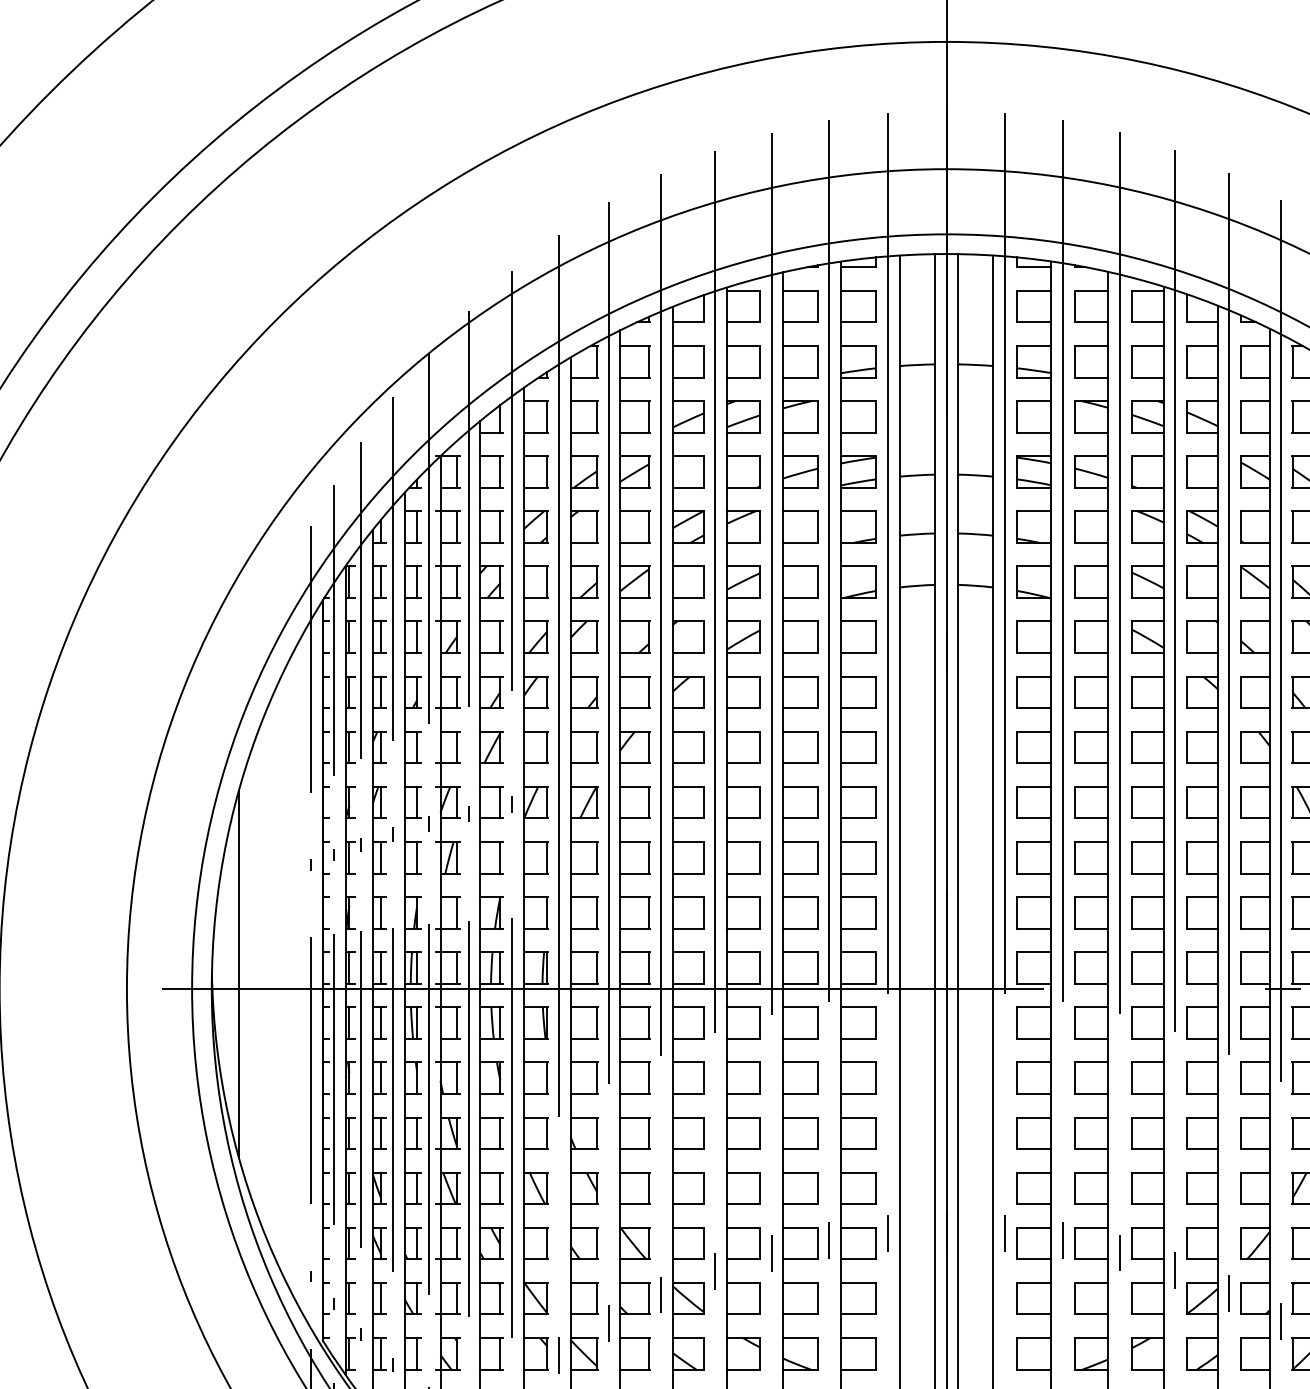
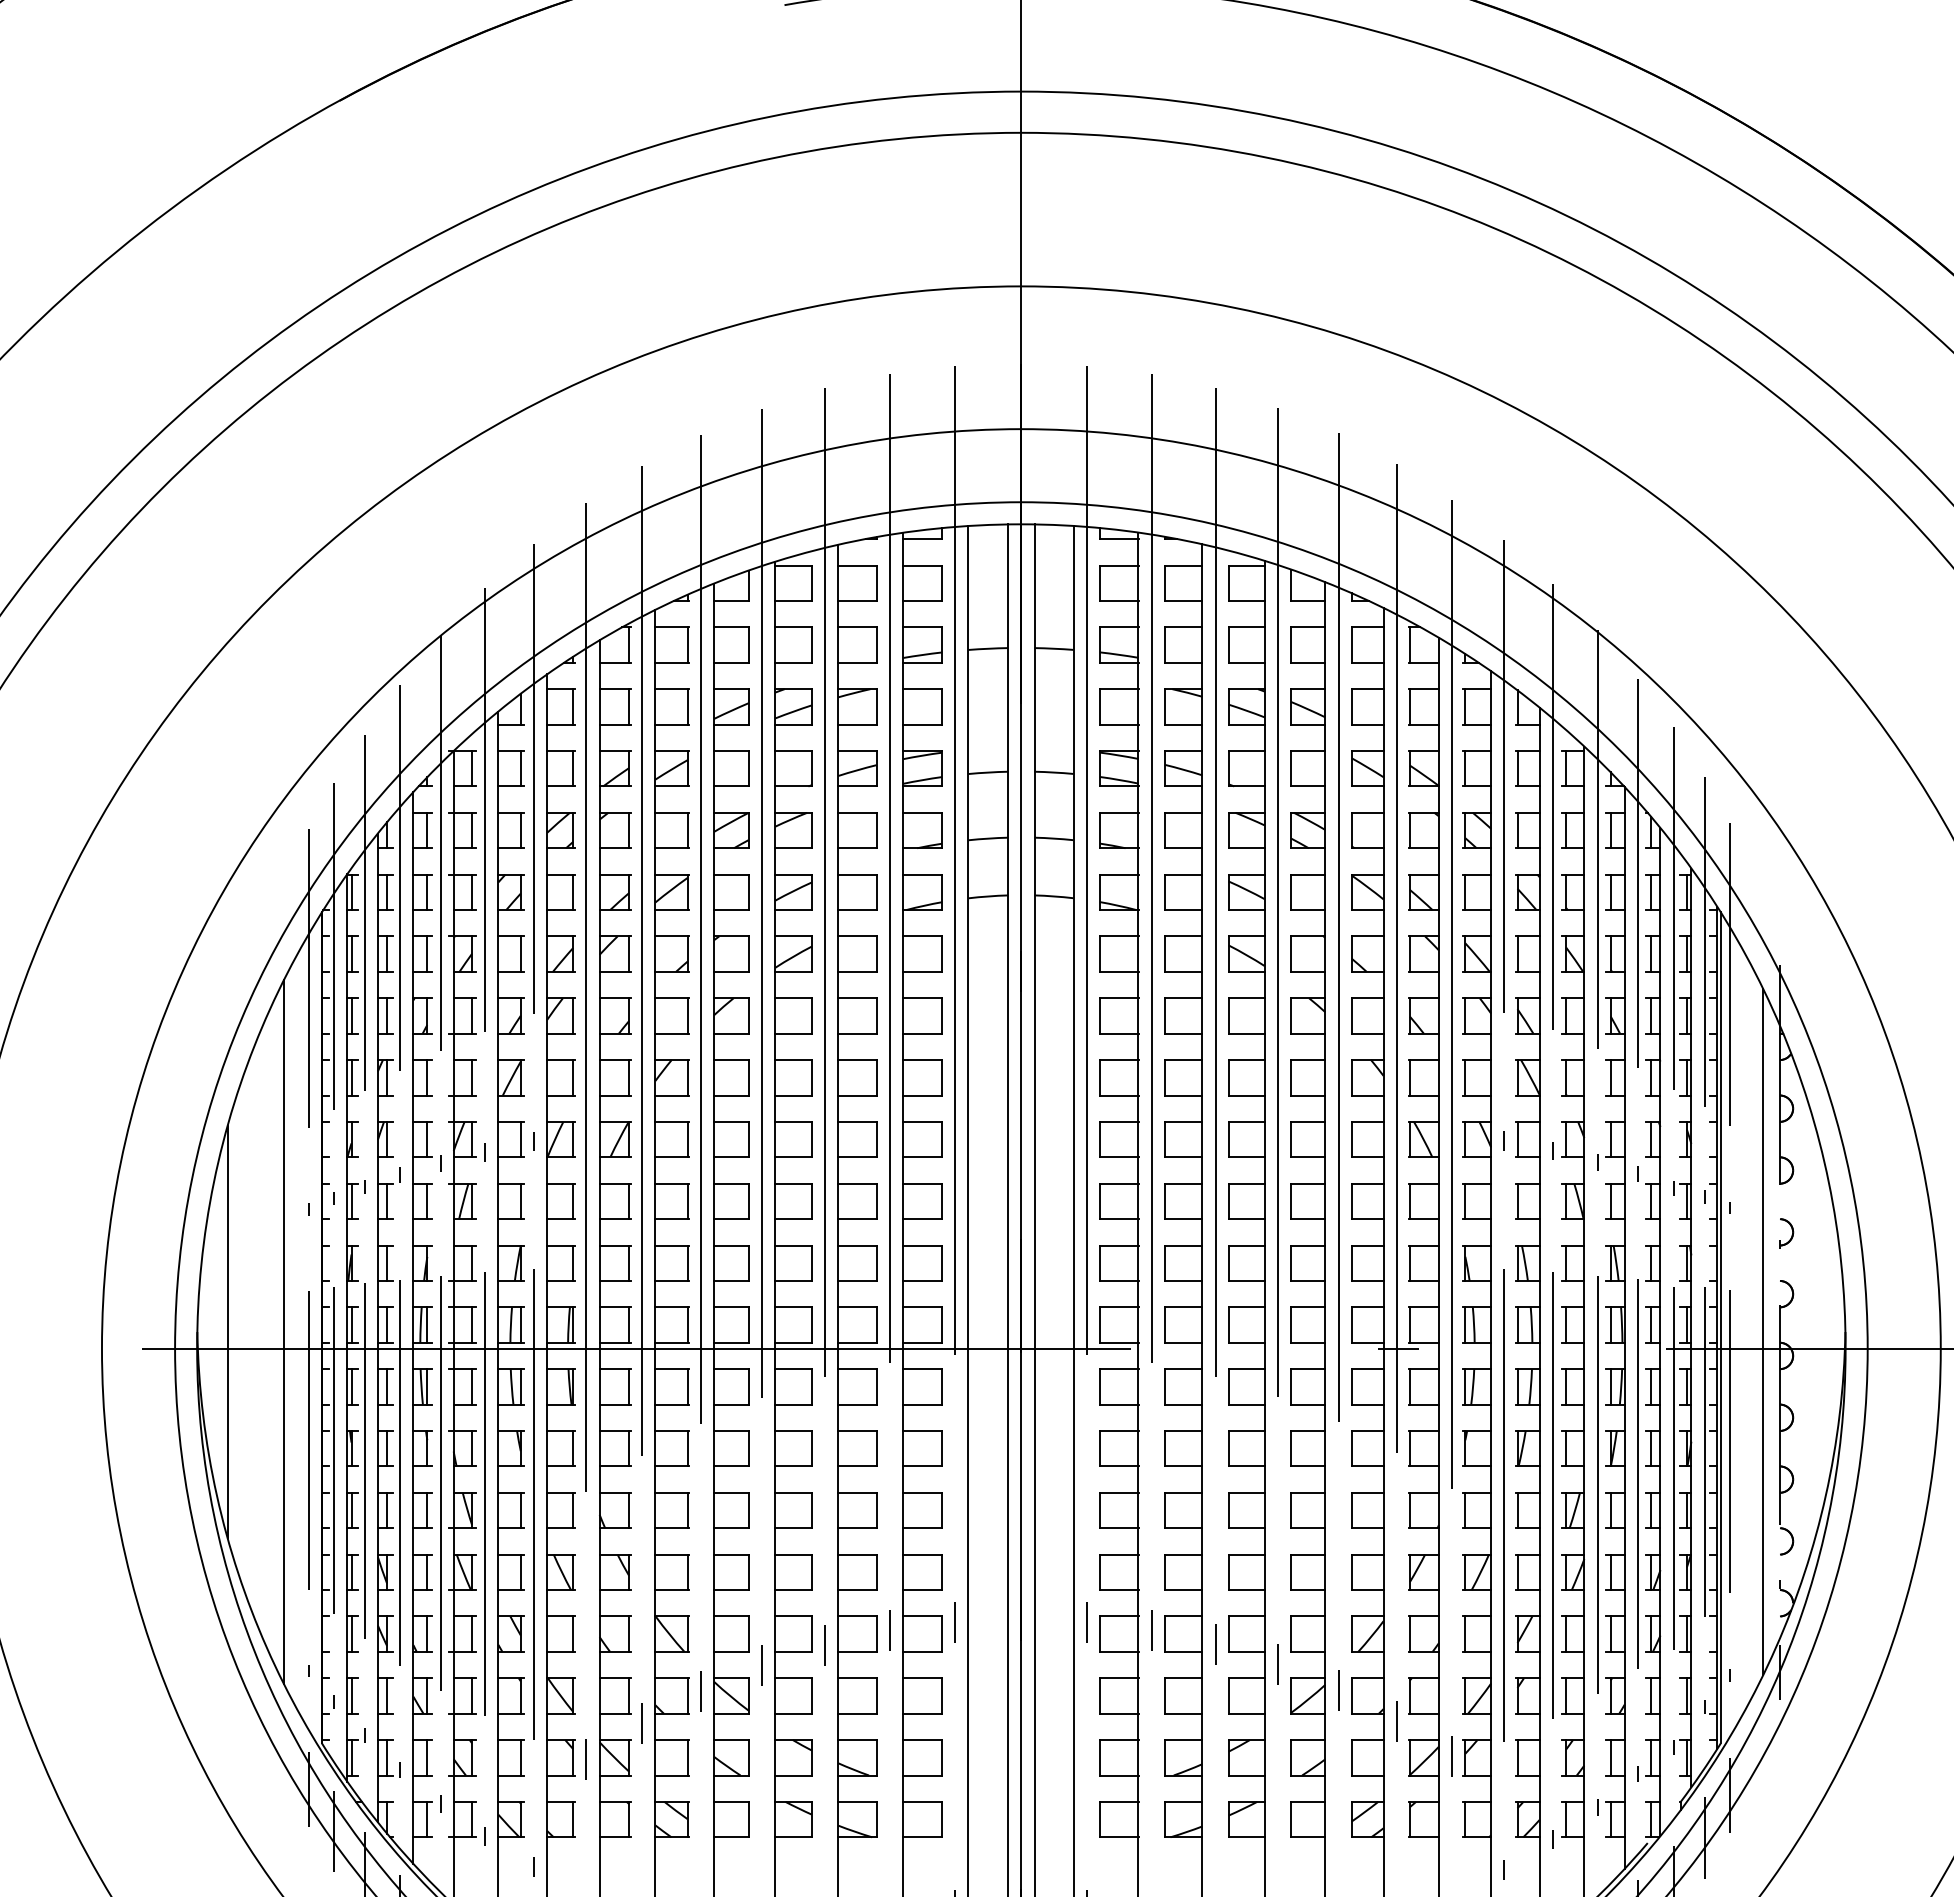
line: (289, 973) -> (284, 1331), added

